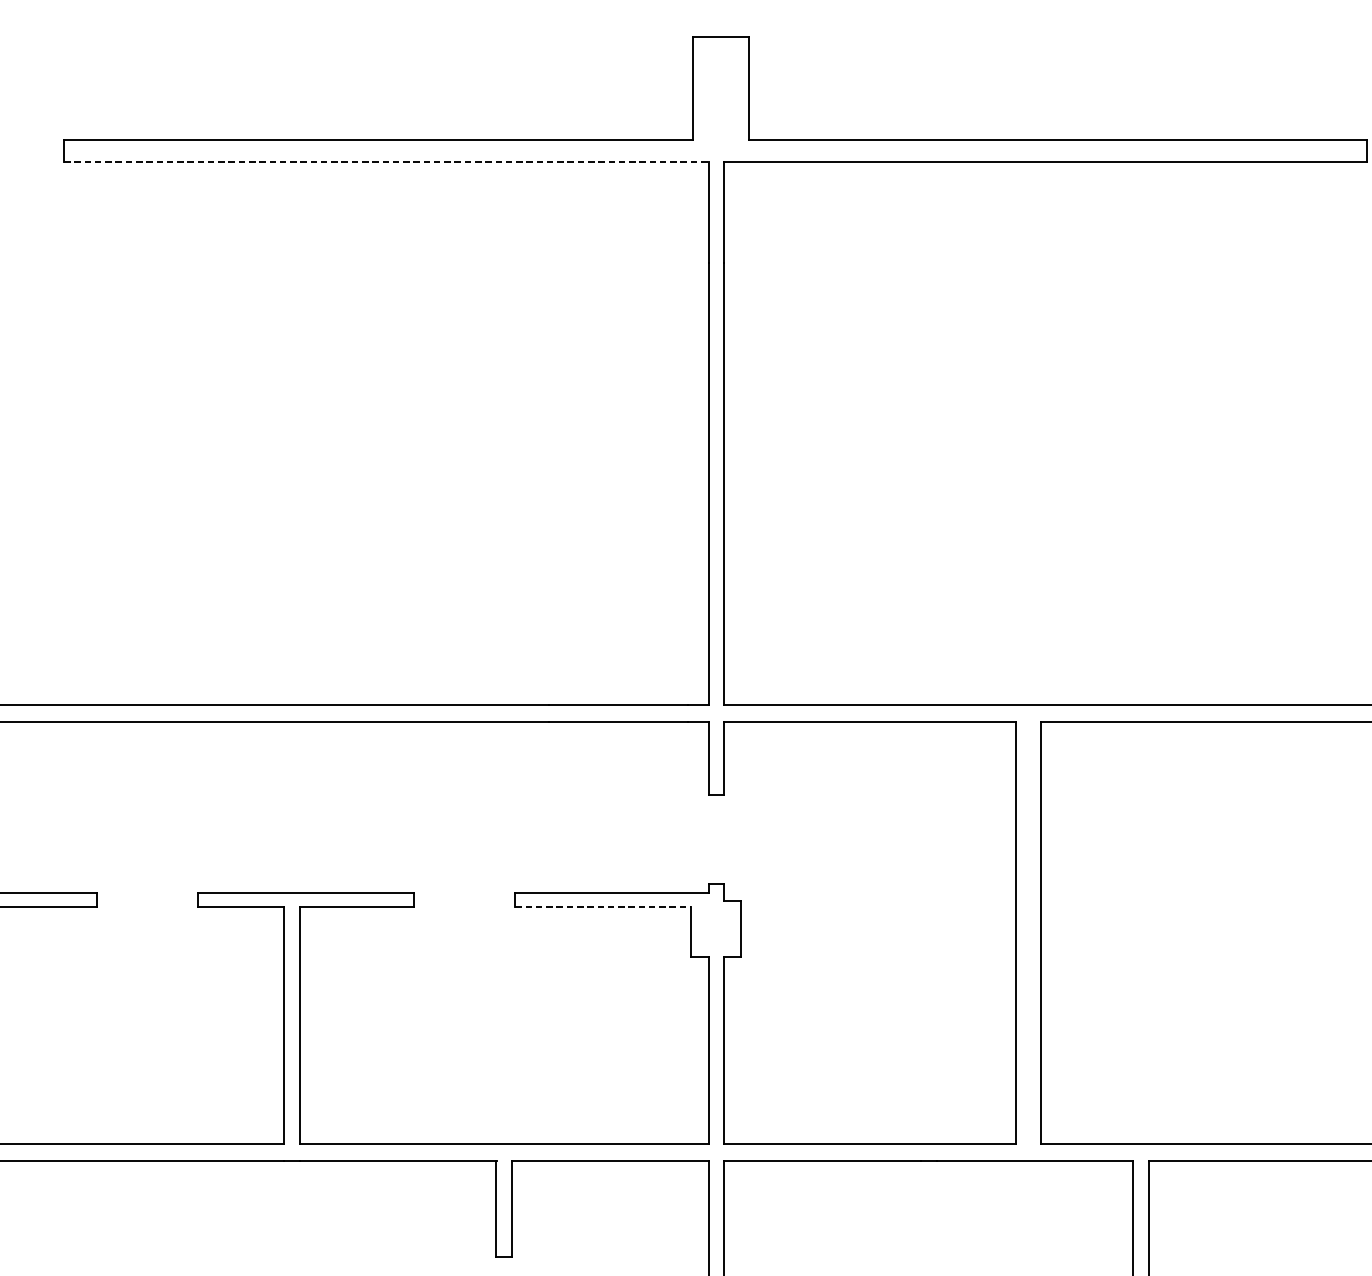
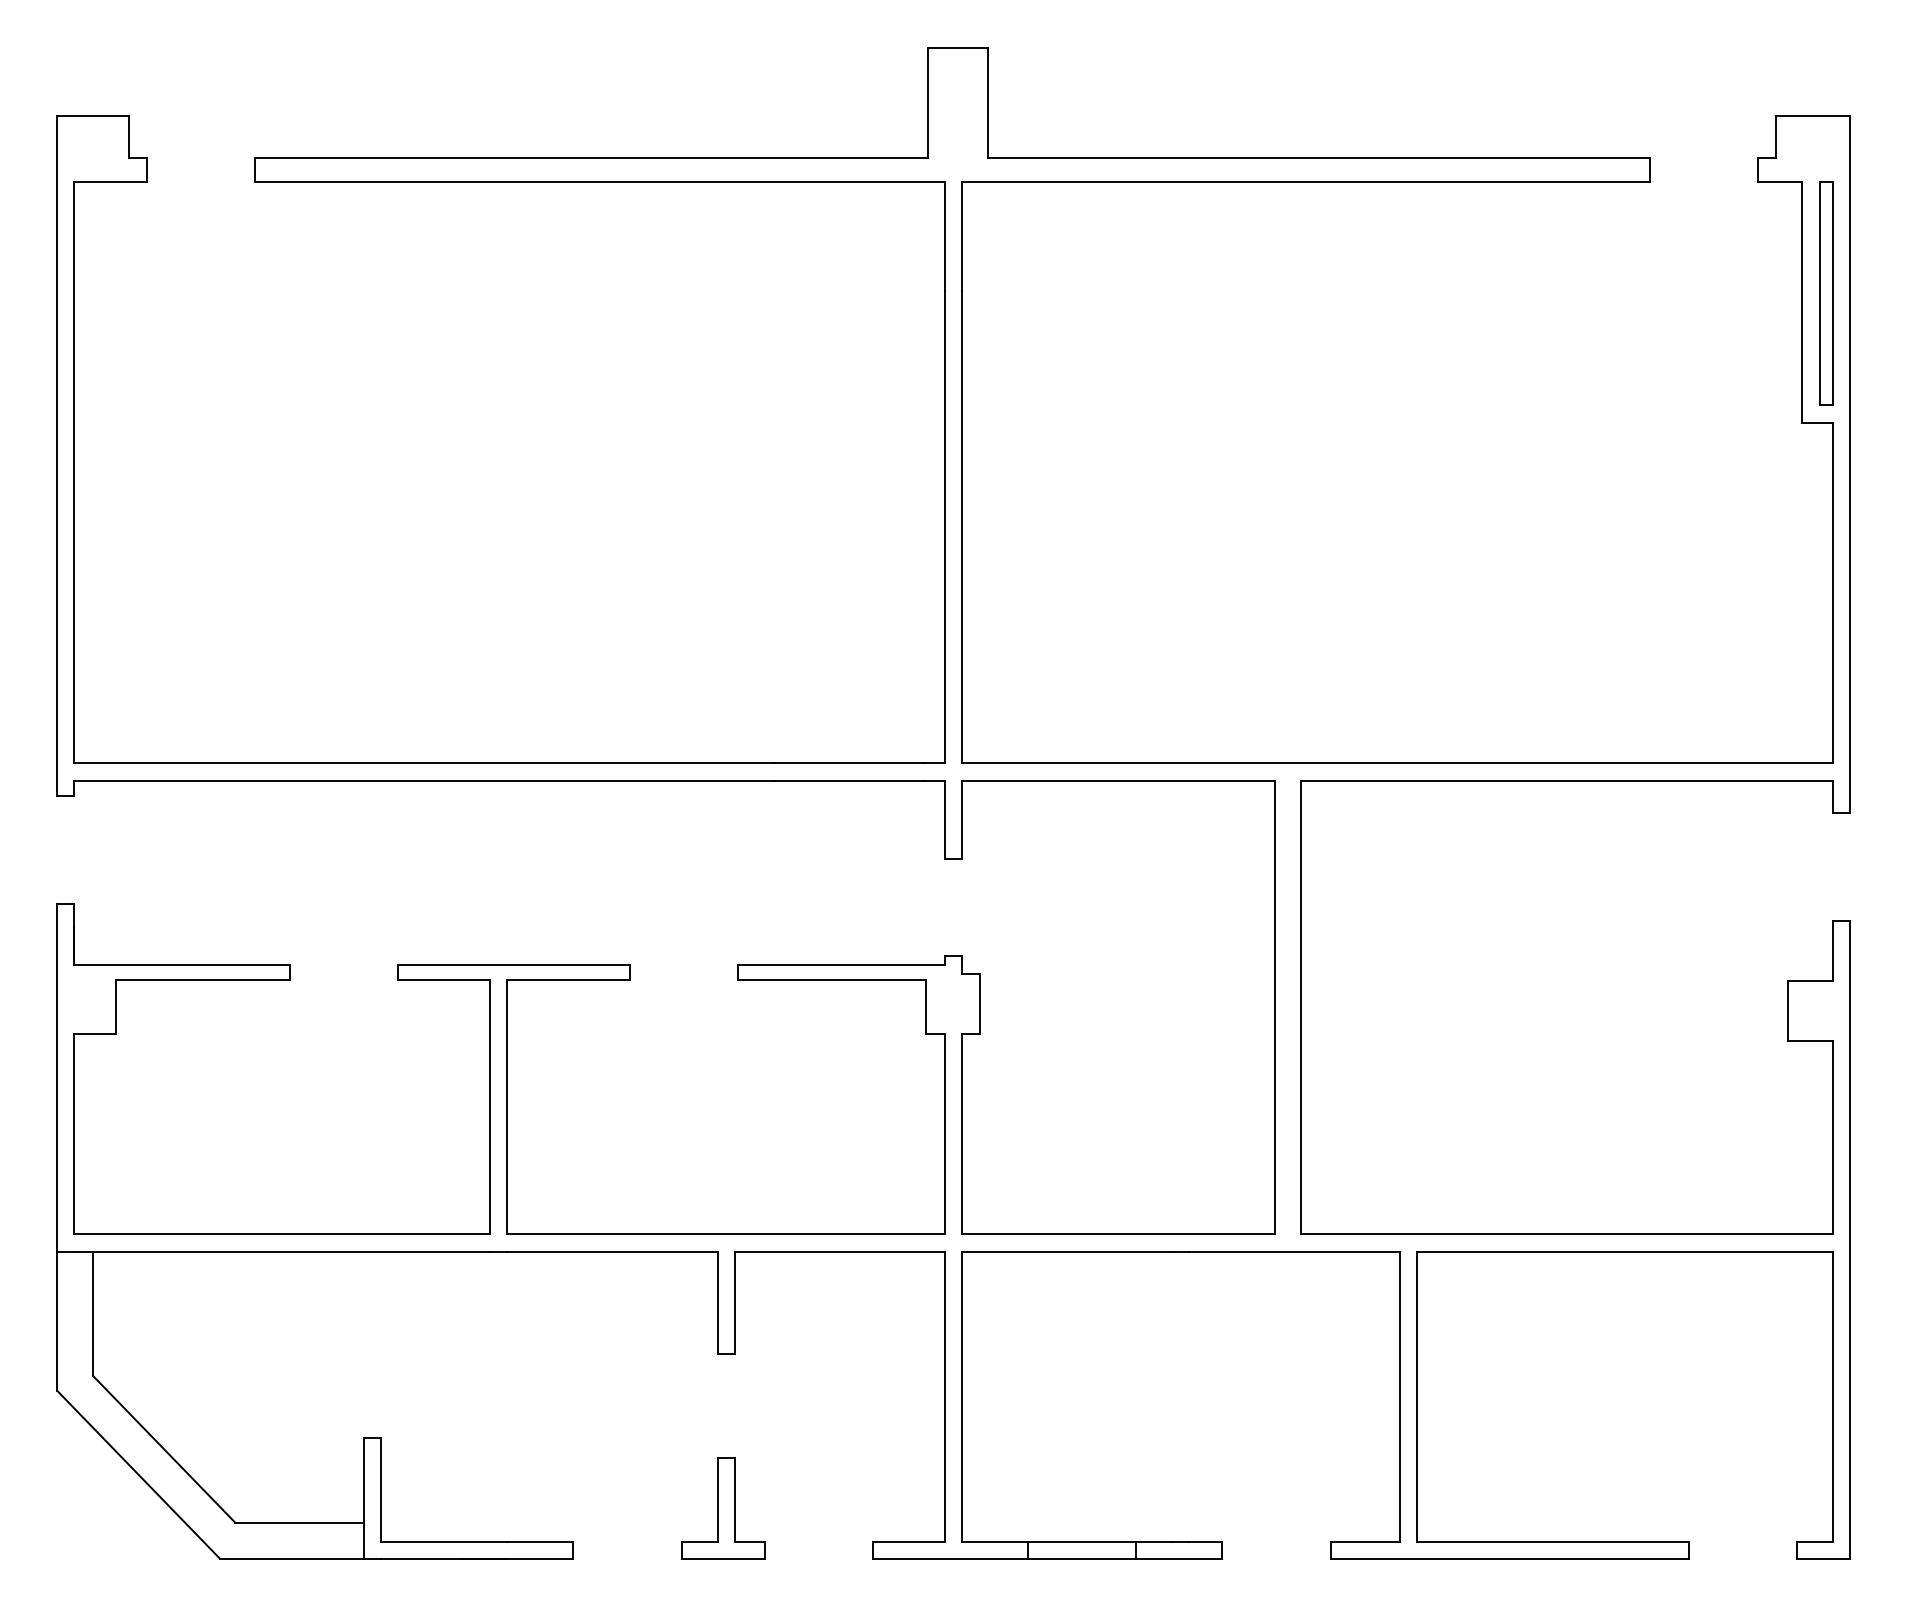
line: (386, 162) -> (600, 182), dashed -> solid
line: (602, 906) -> (831, 979), dashed -> solid

